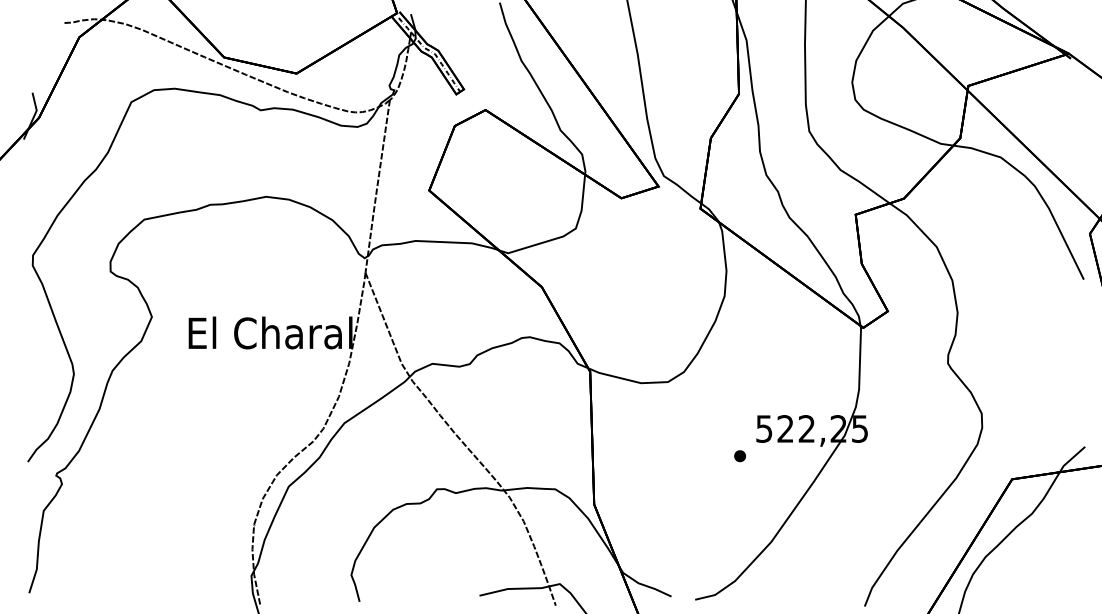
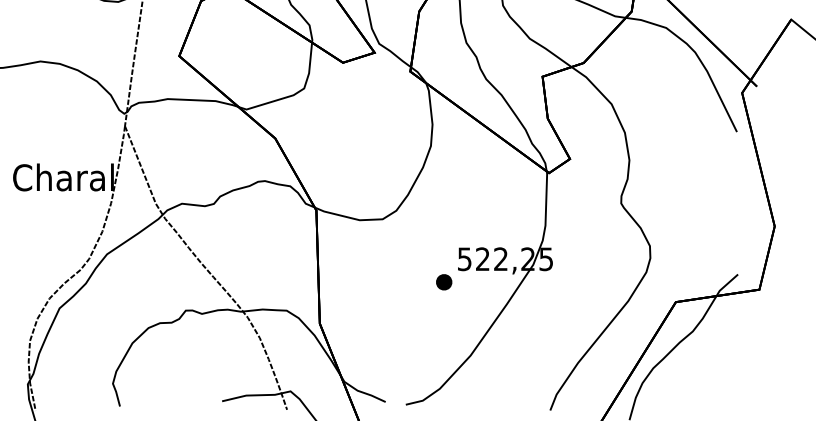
part: (739, 456) -> (443, 282), size x1.6

